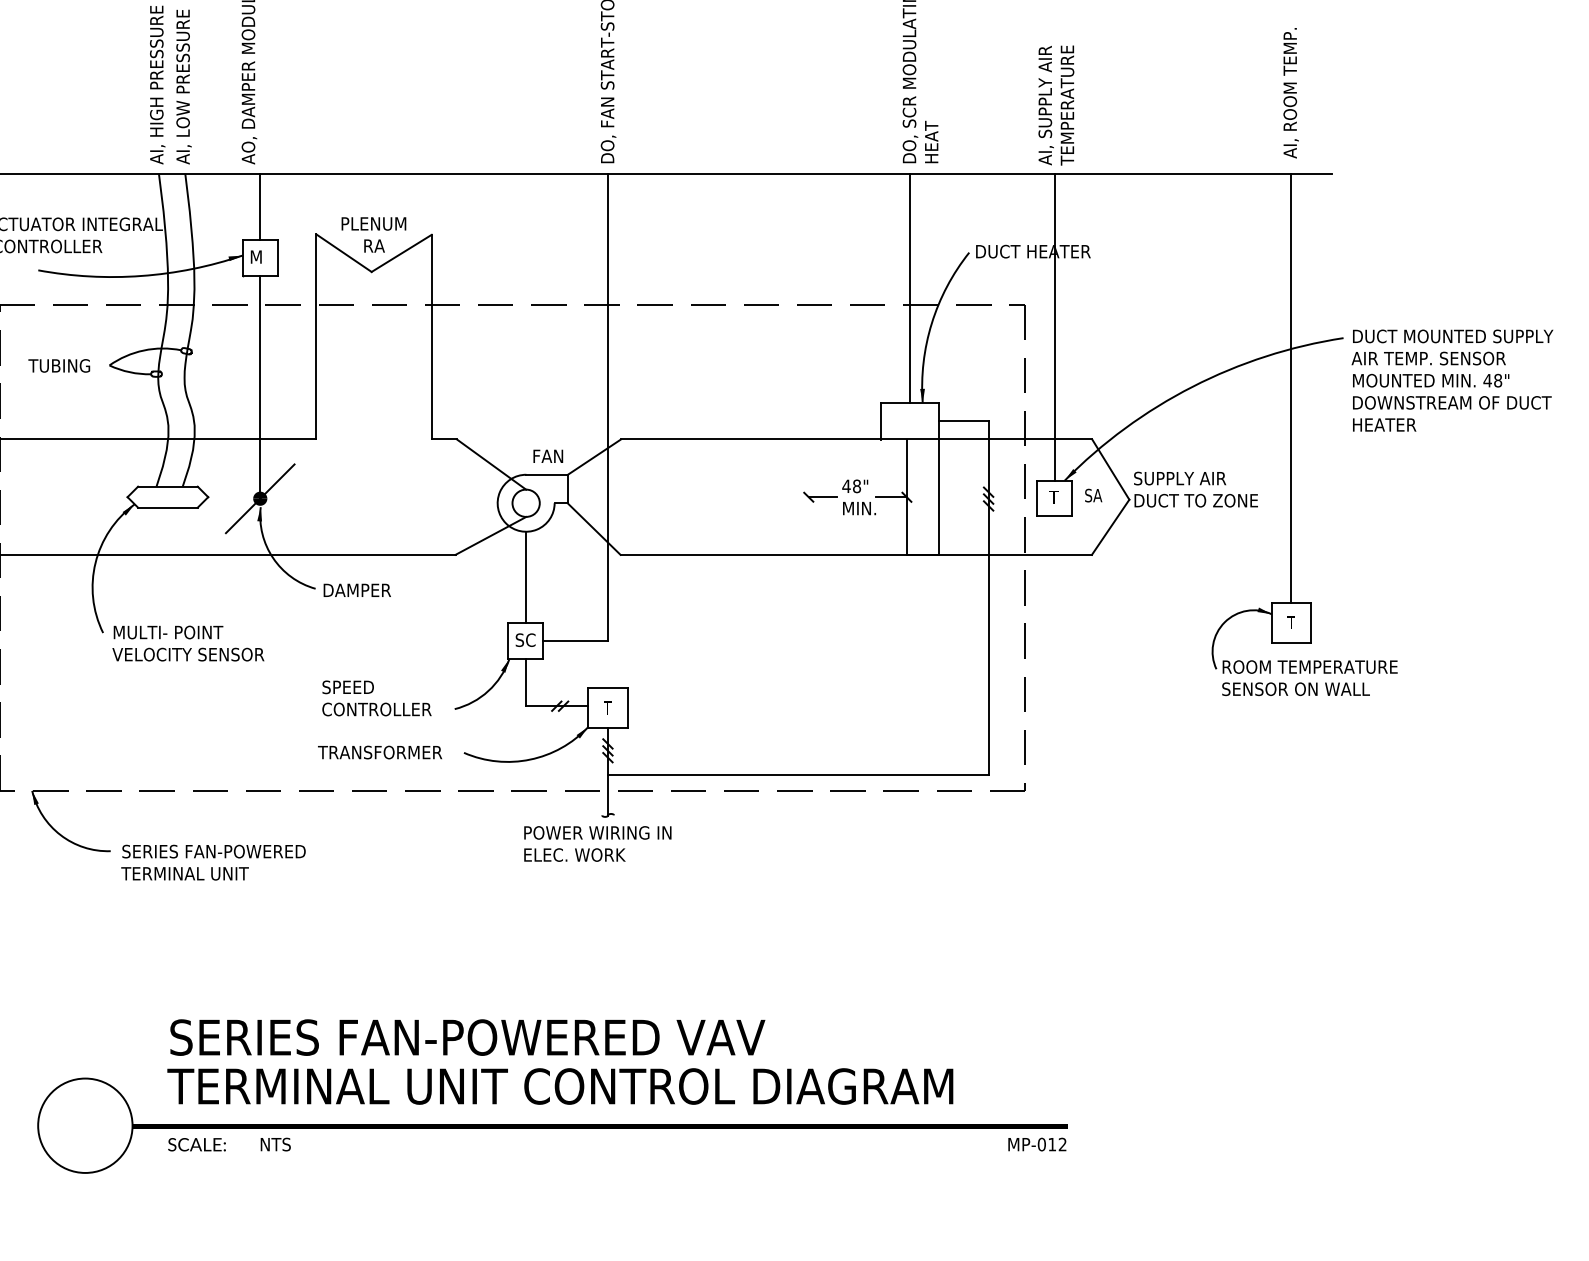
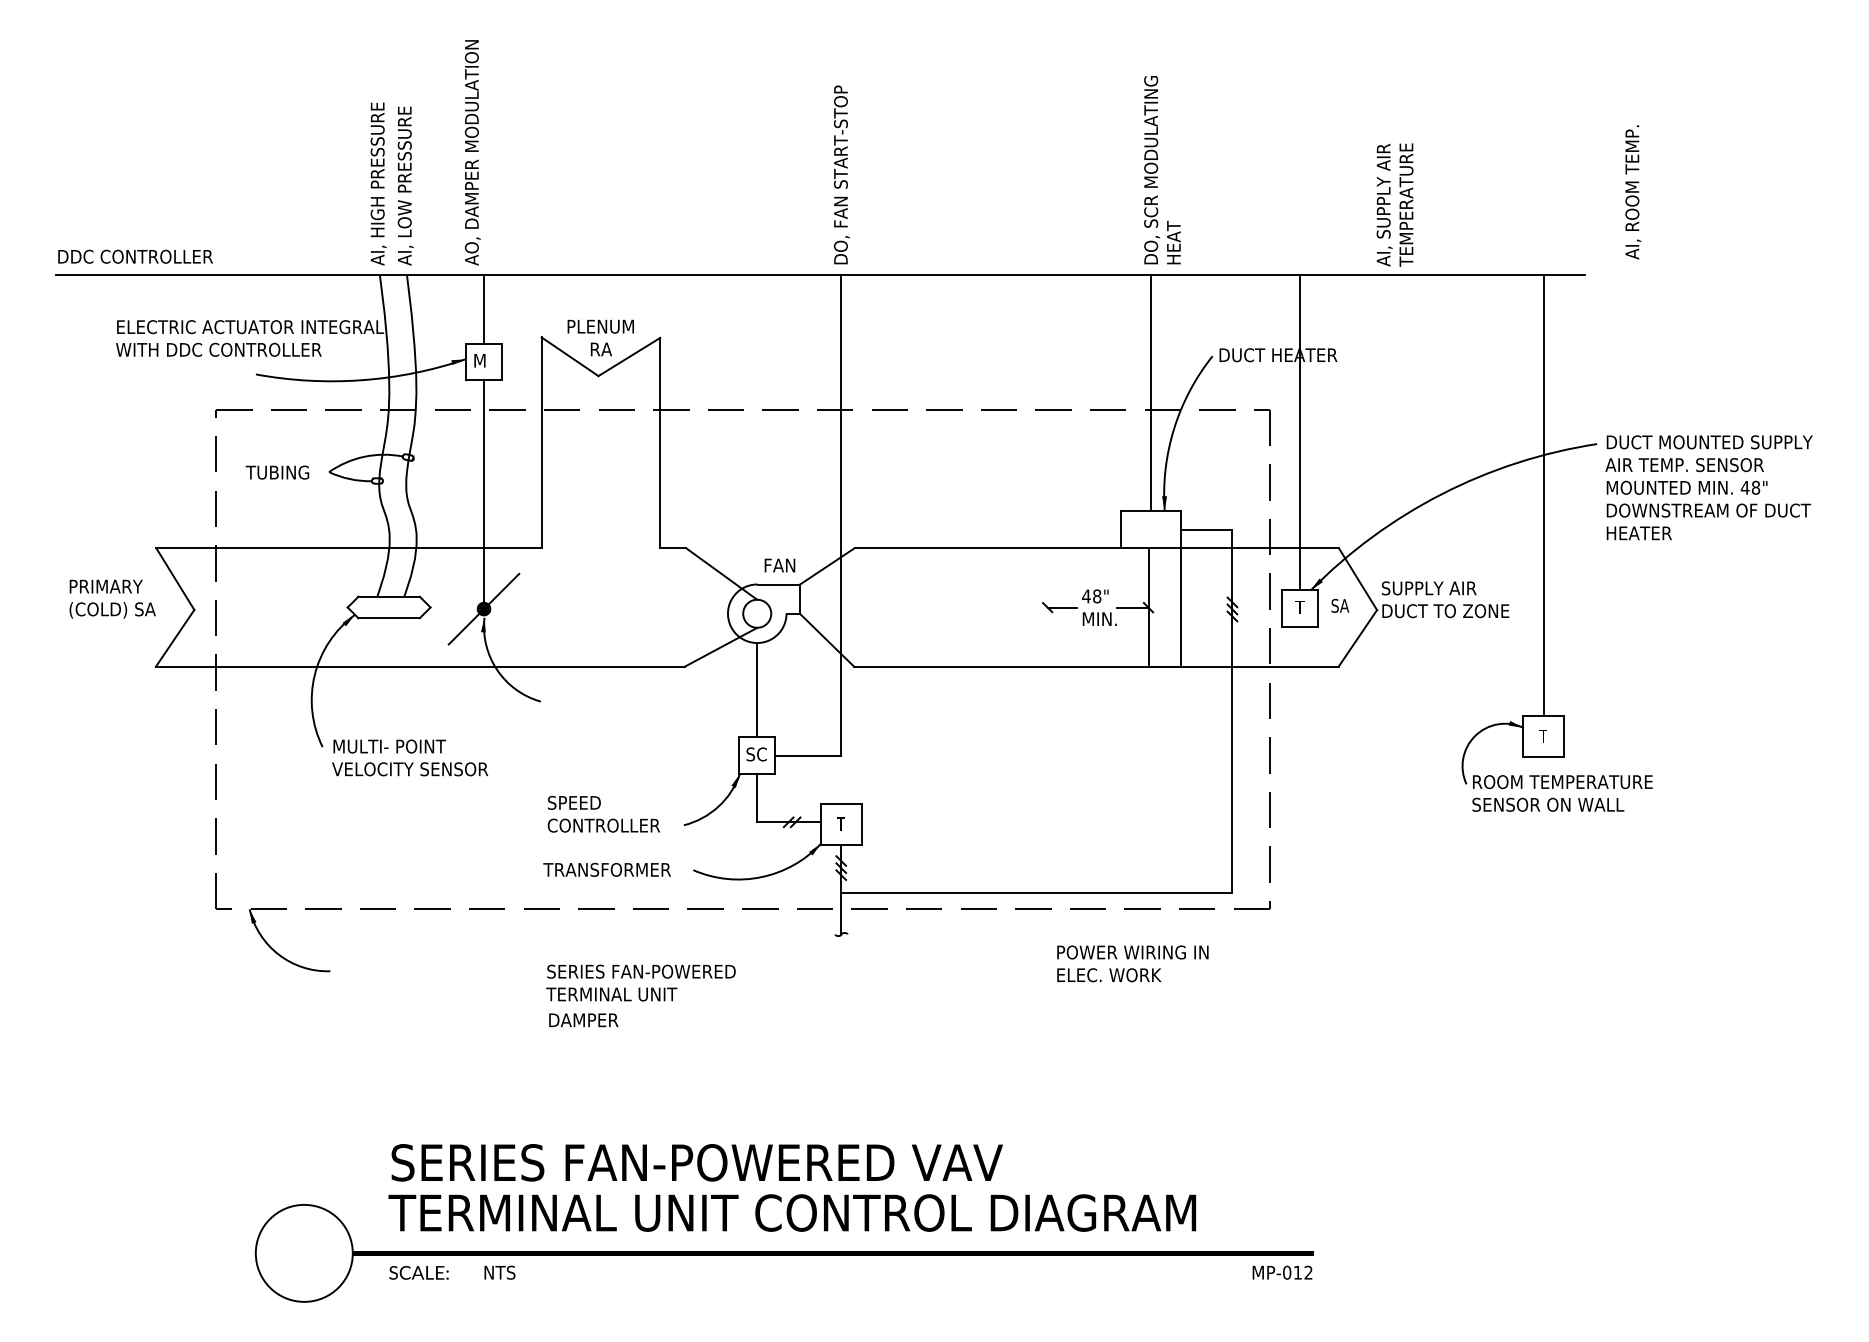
text: (1291, 93) -> (1633, 192), moved
text: (1055, 104) -> (1394, 204), moved
text: (357, 590) -> (583, 1020), moved
text: (597, 843) -> (1132, 963), moved
text: (213, 862) -> (640, 982), moved

